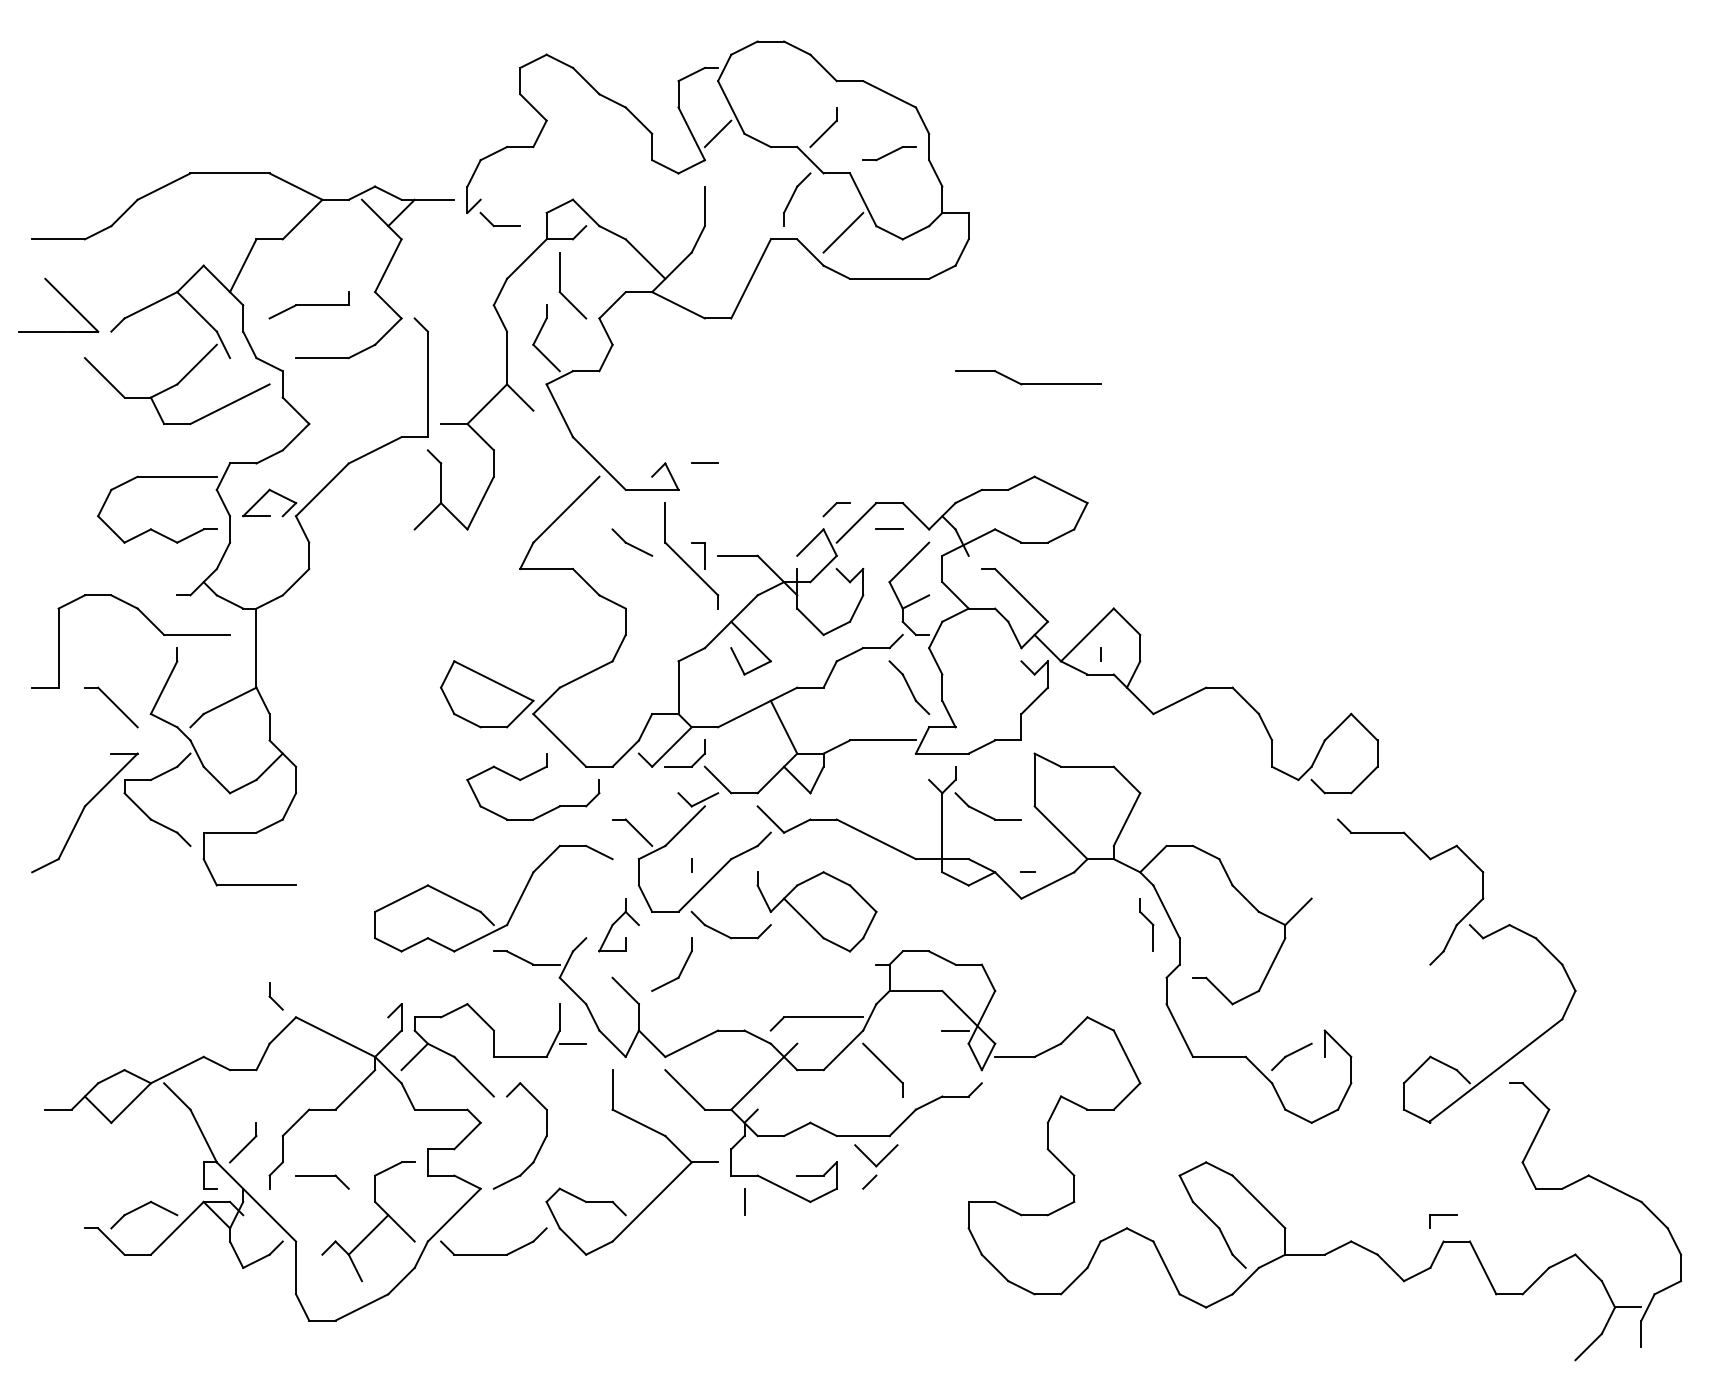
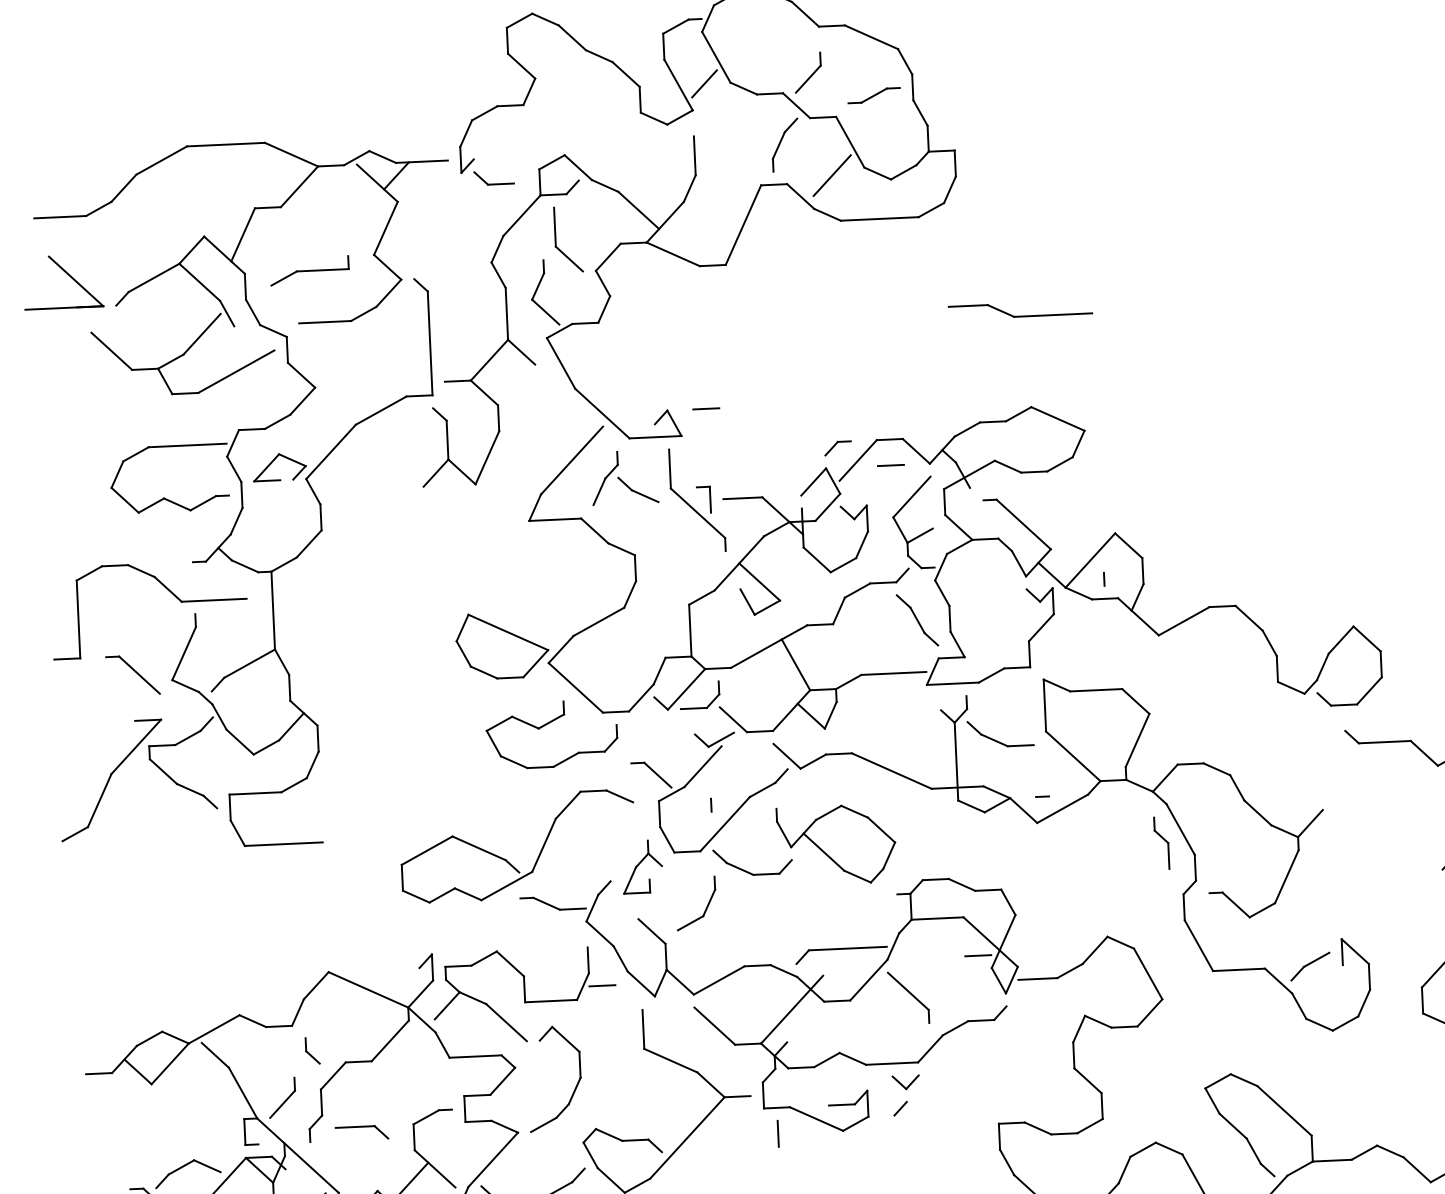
part: (599, 529) -> (605, 478), added
part: (275, 996) -> (311, 1050), moved
part: (876, 1155) -> (906, 1082), size x0.62

